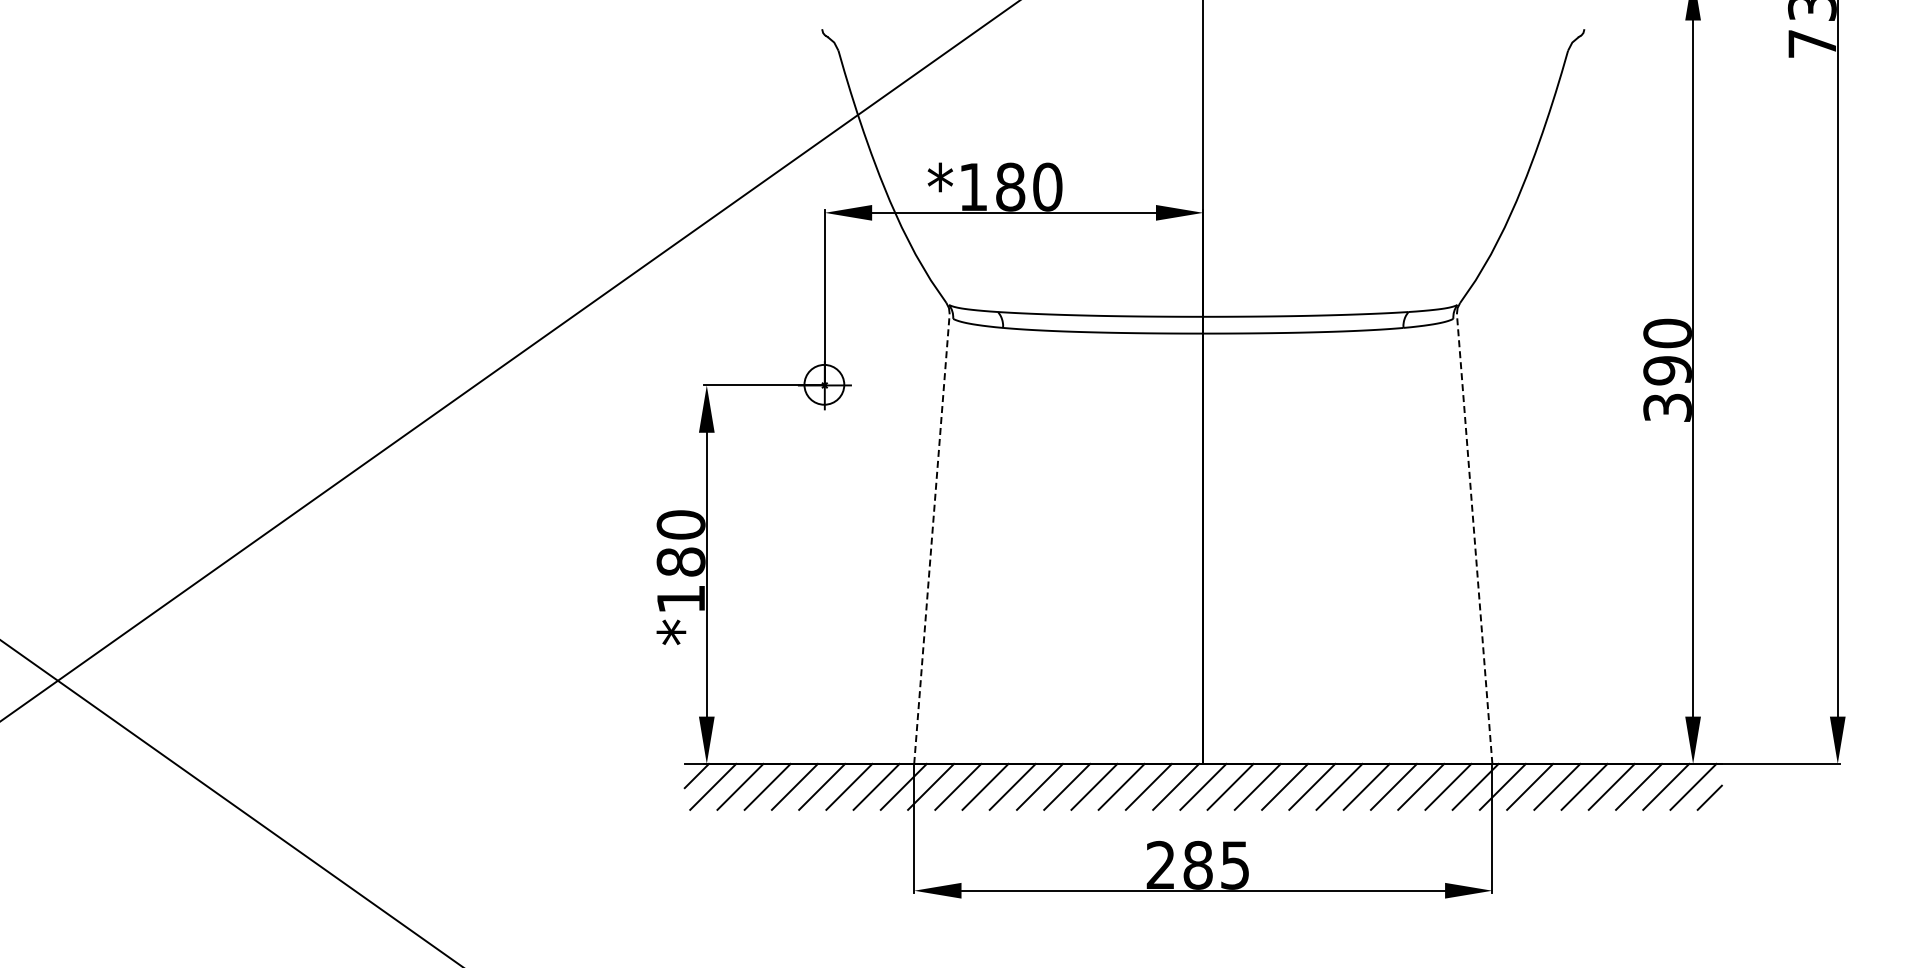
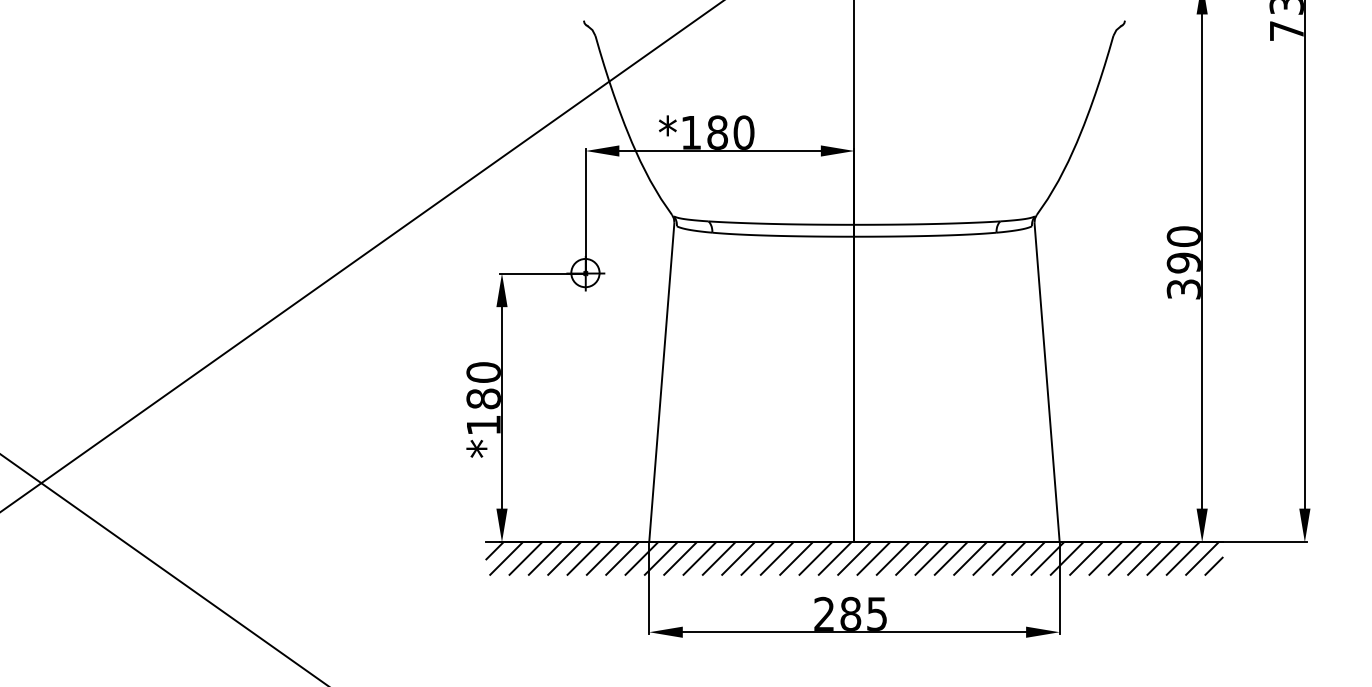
line: (931, 539) -> (661, 382), dashed -> solid
line: (1474, 539) -> (1046, 382), dashed -> solid

